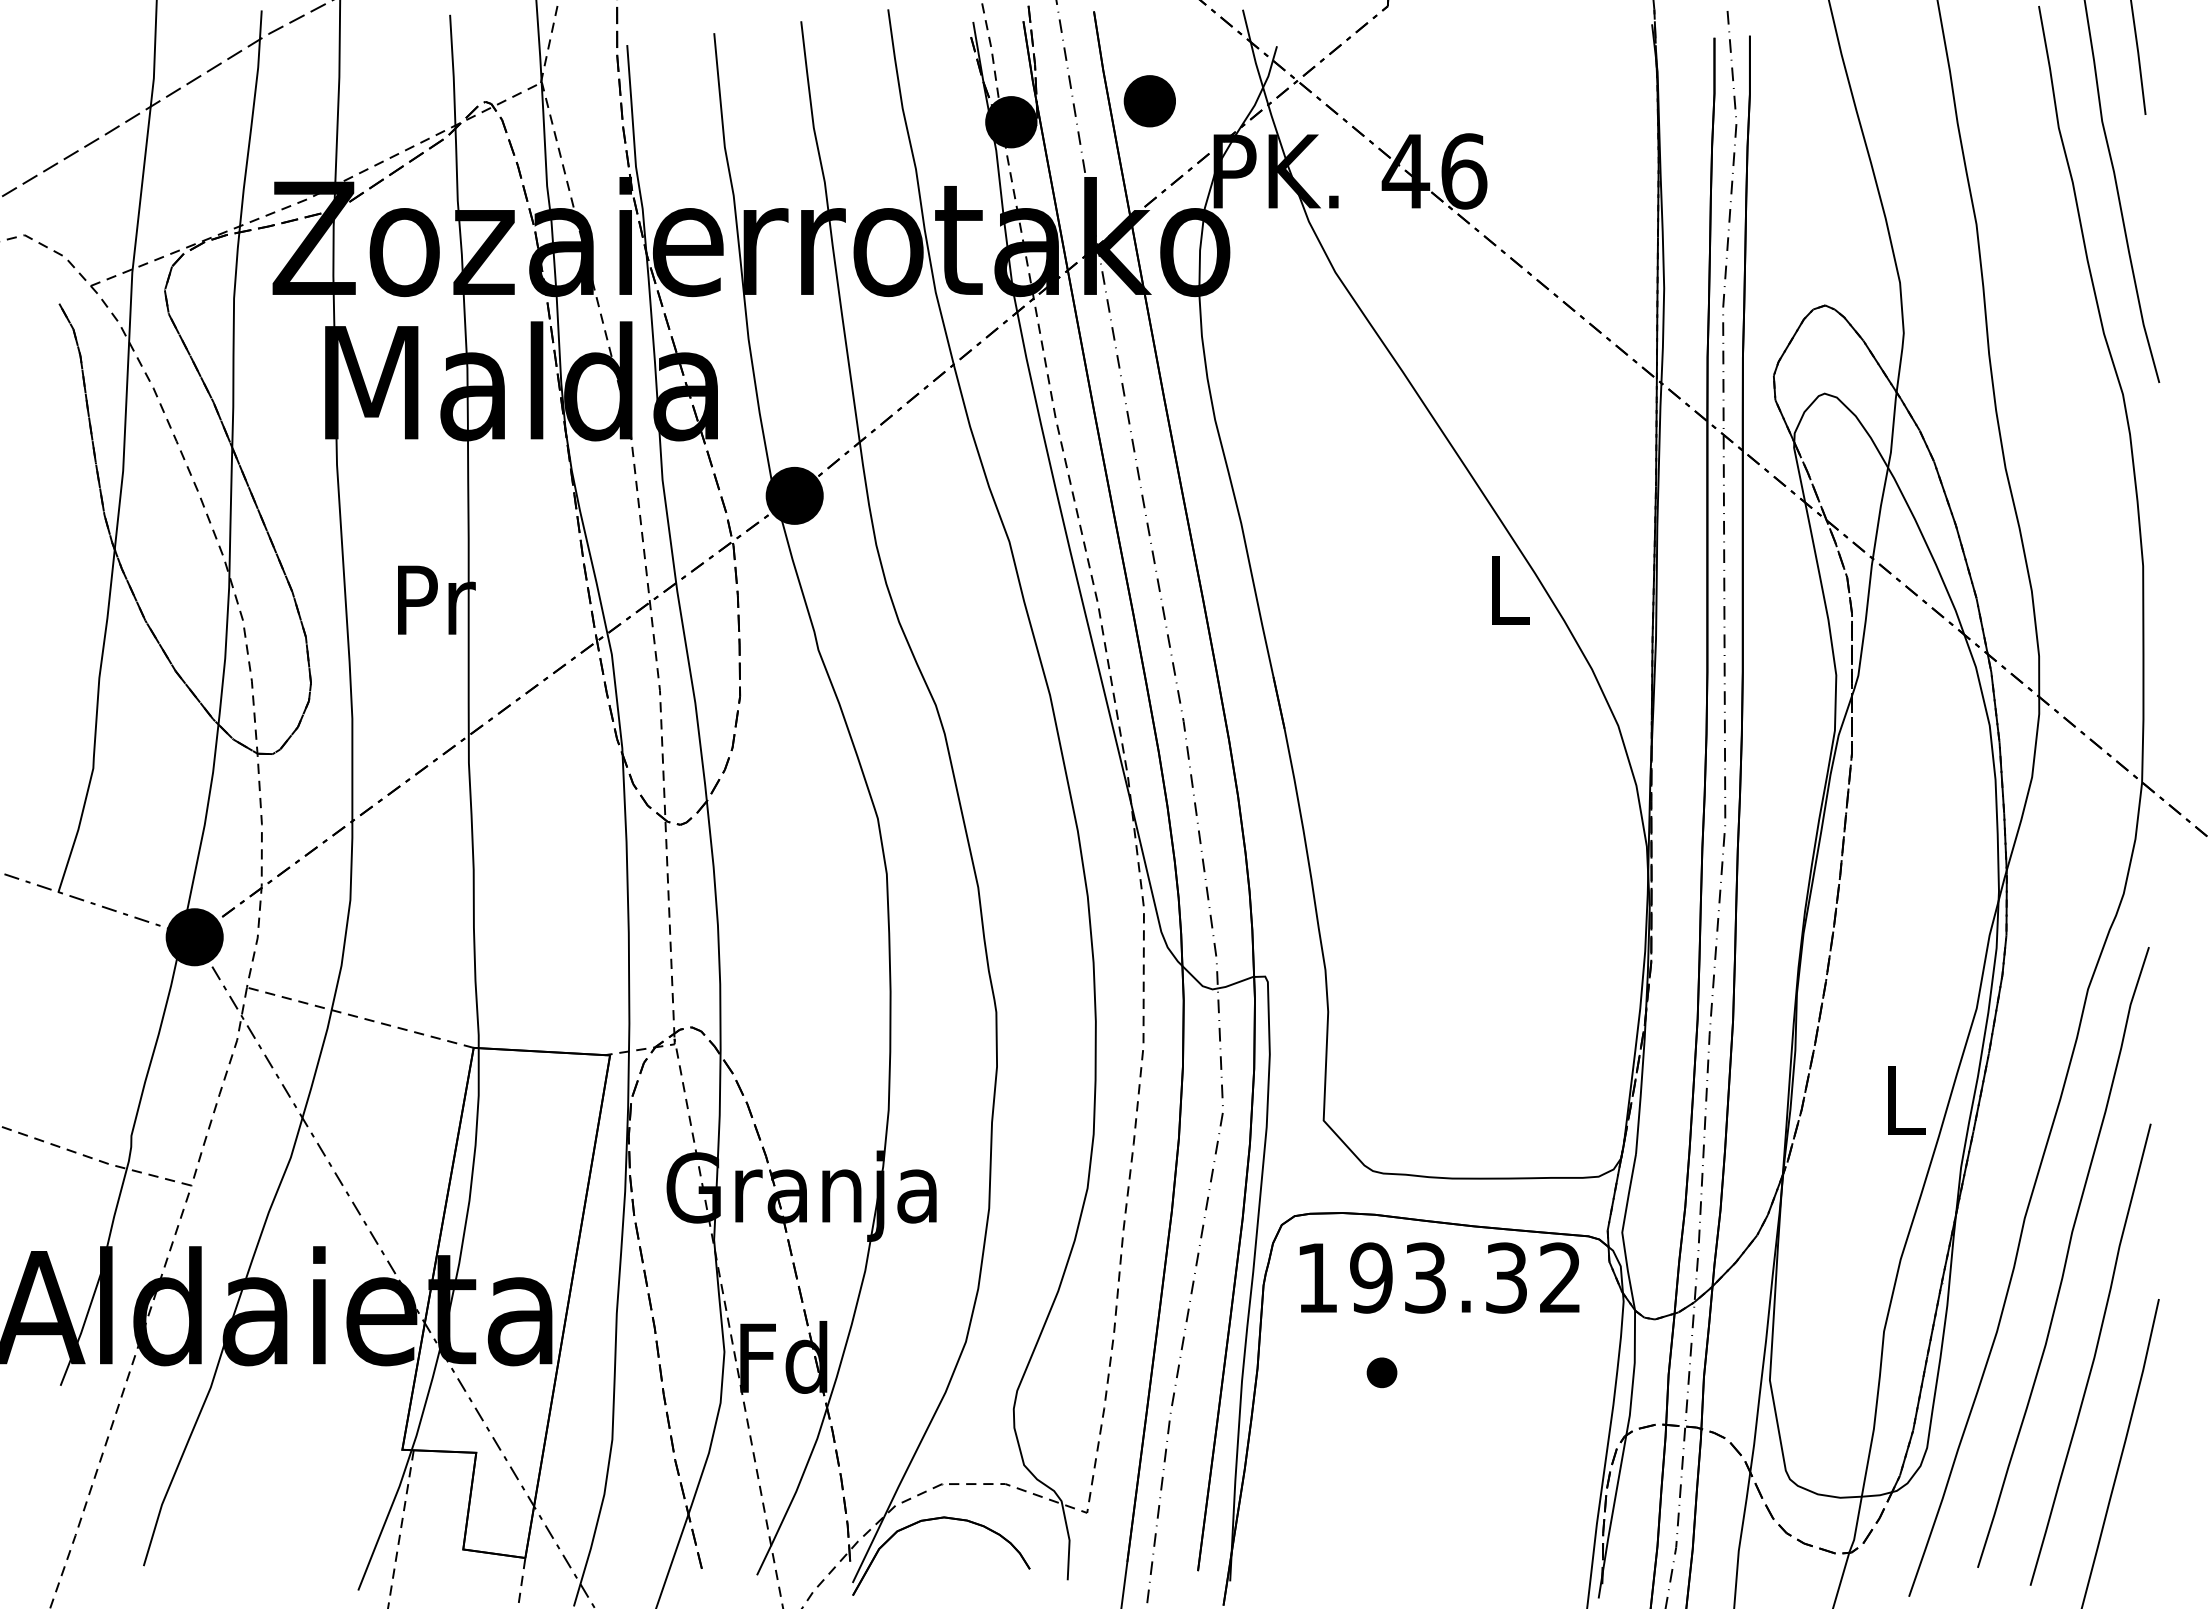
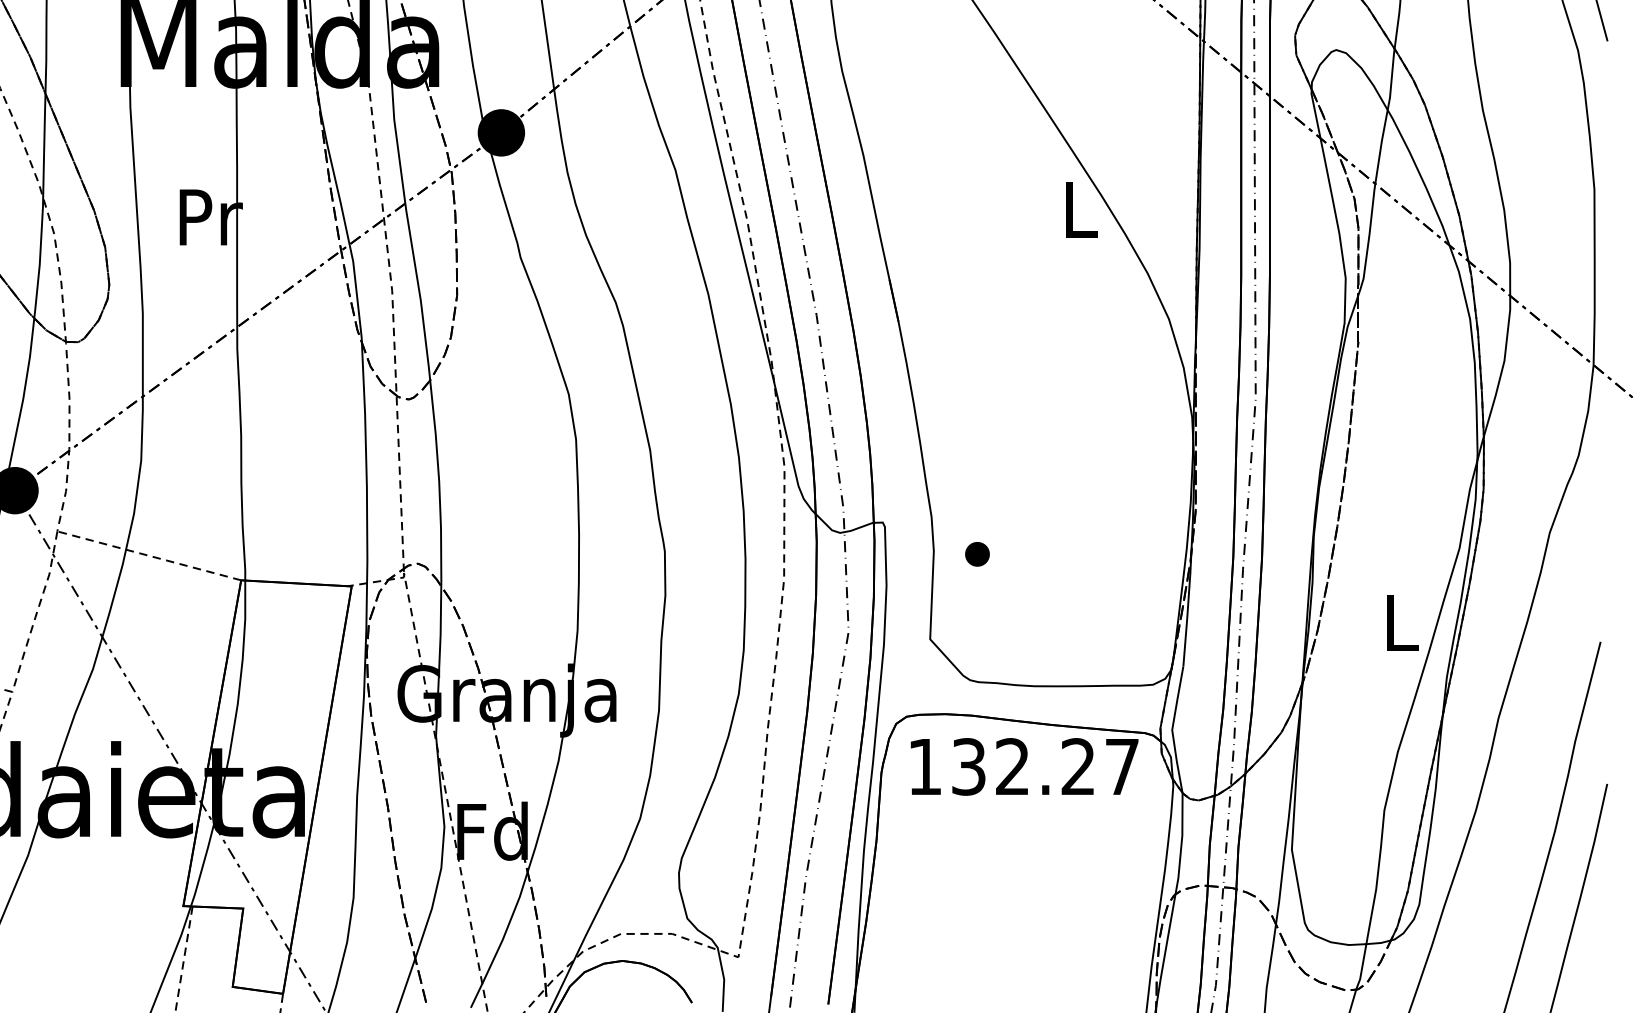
curve: (2065, 1257) -> (1531, 750), removed
text: (1465, 1277) -> (1045, 766), 193.32 -> 132.27
part: (1381, 1372) -> (977, 554), moved

